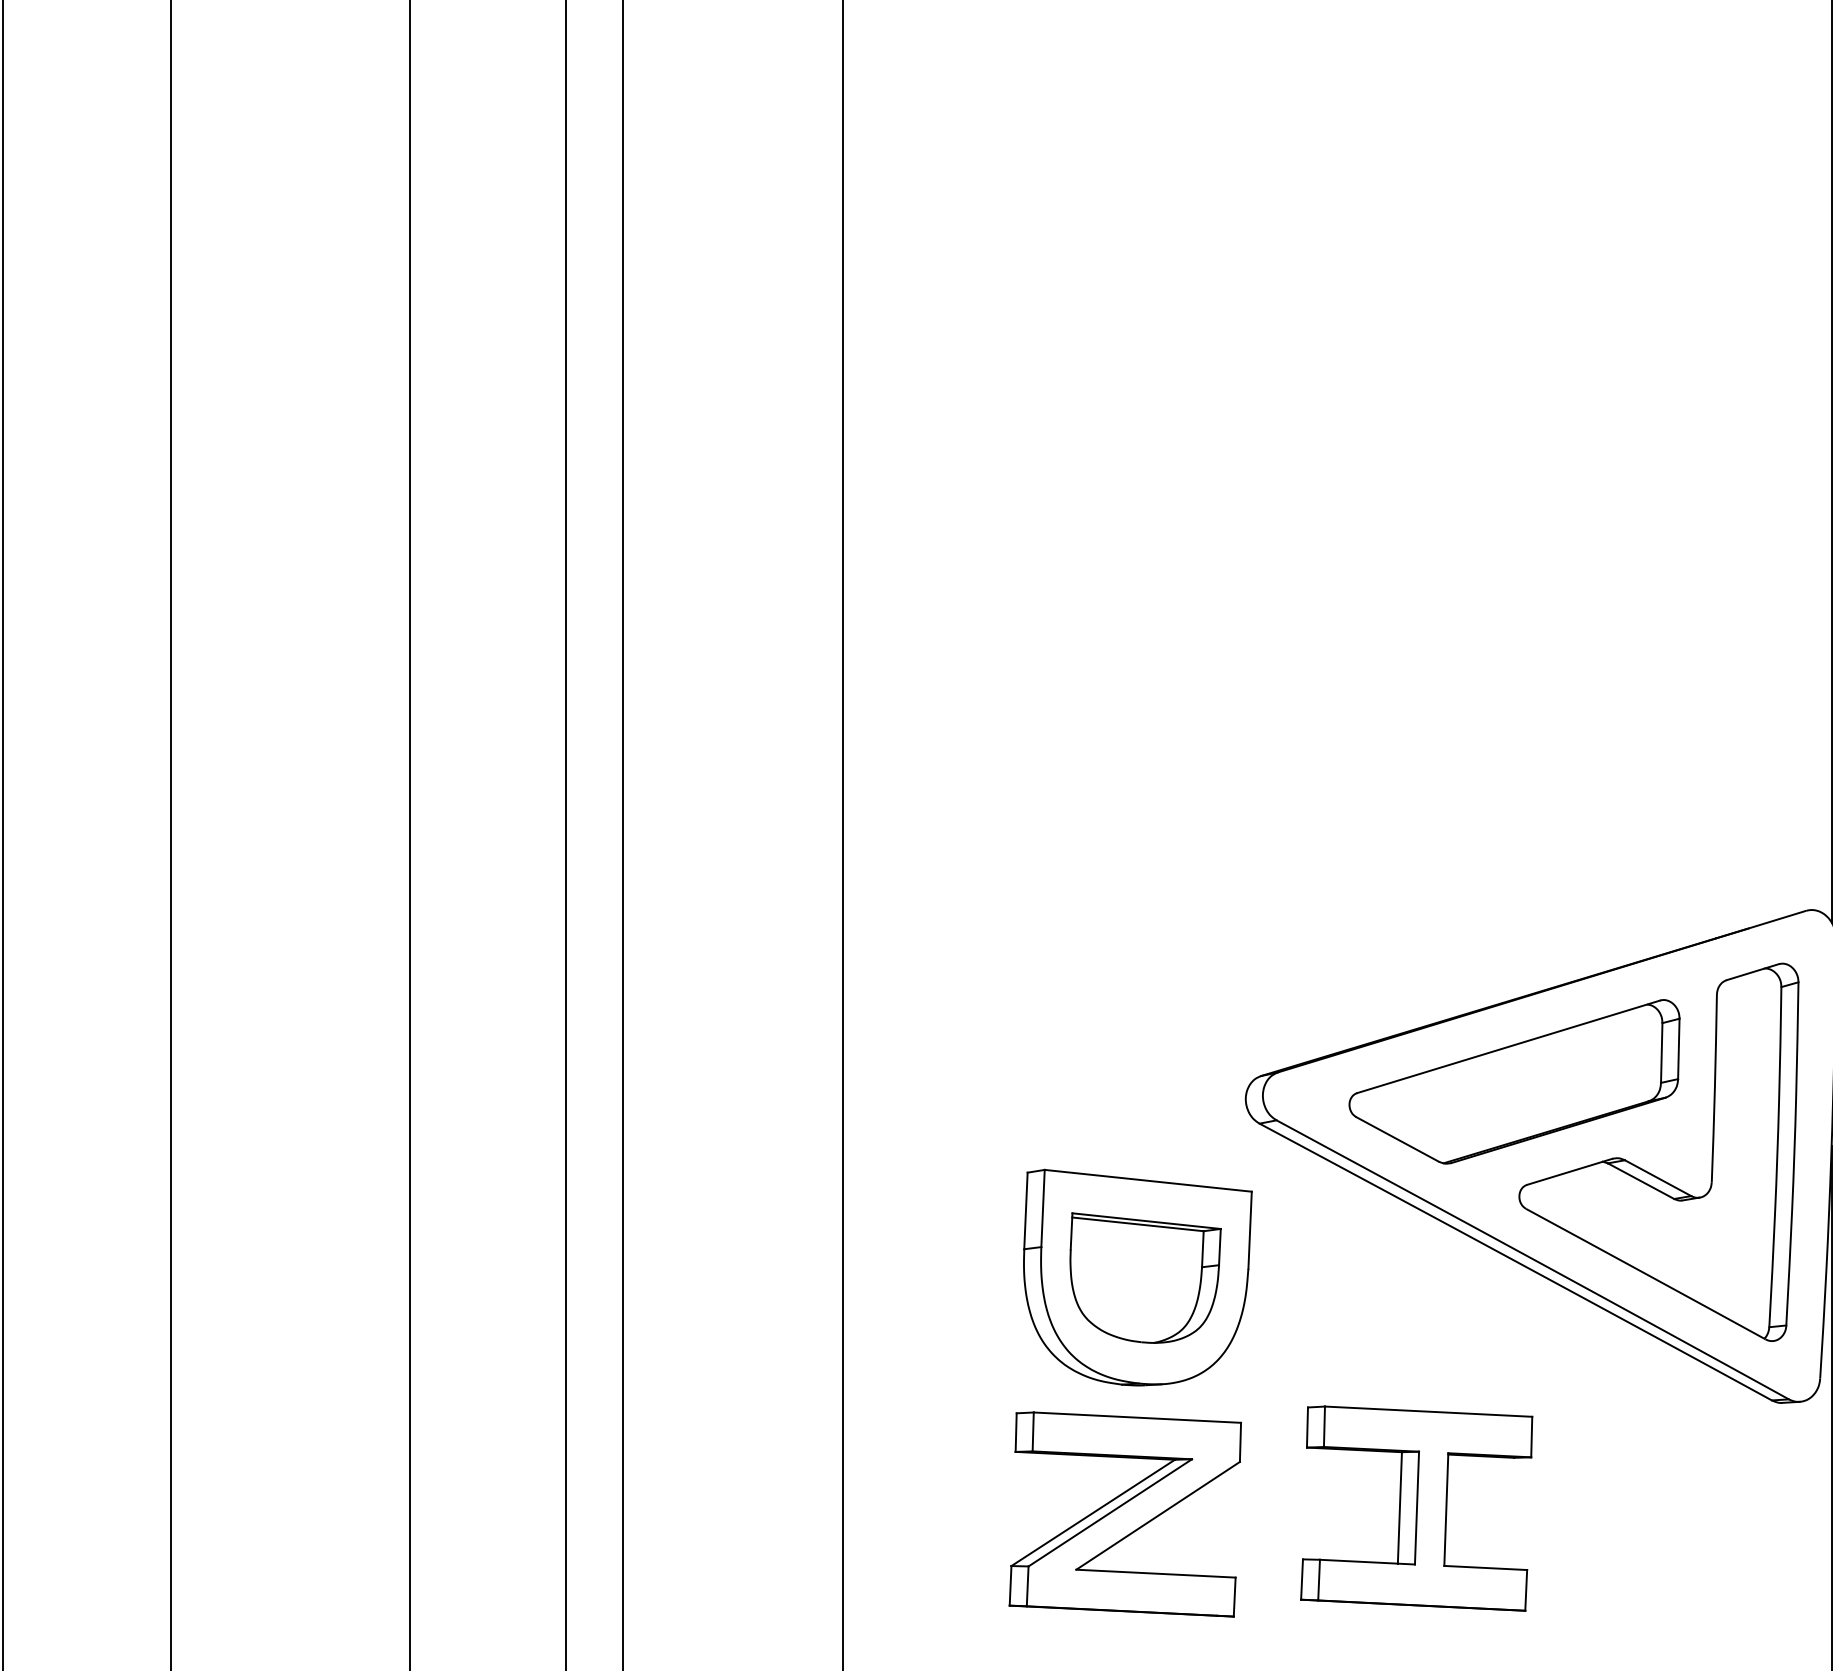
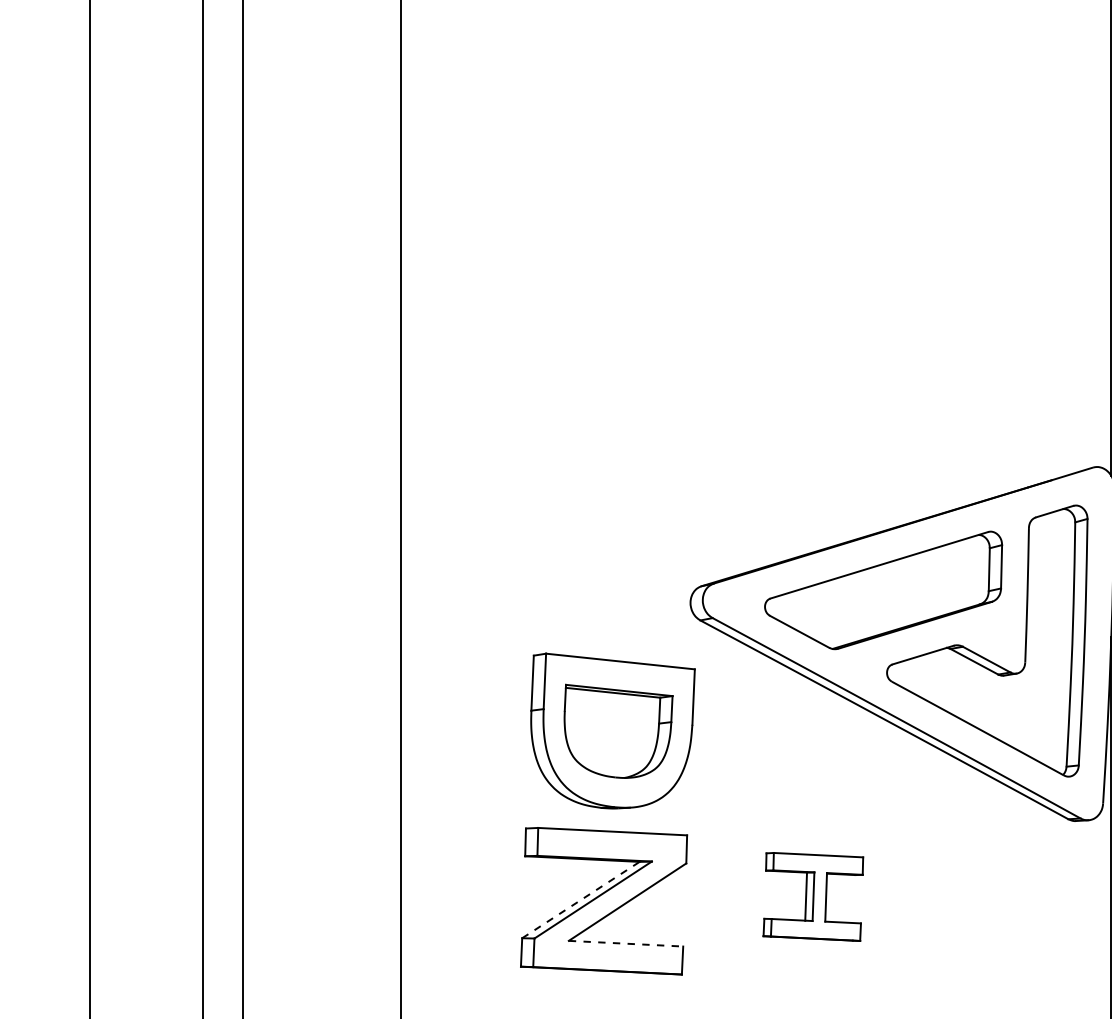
part: (1416, 1508) -> (813, 896), size x0.6
line: (1093, 1512) -> (581, 899), solid -> dashed
line: (1155, 1573) -> (625, 943), solid -> dashed

